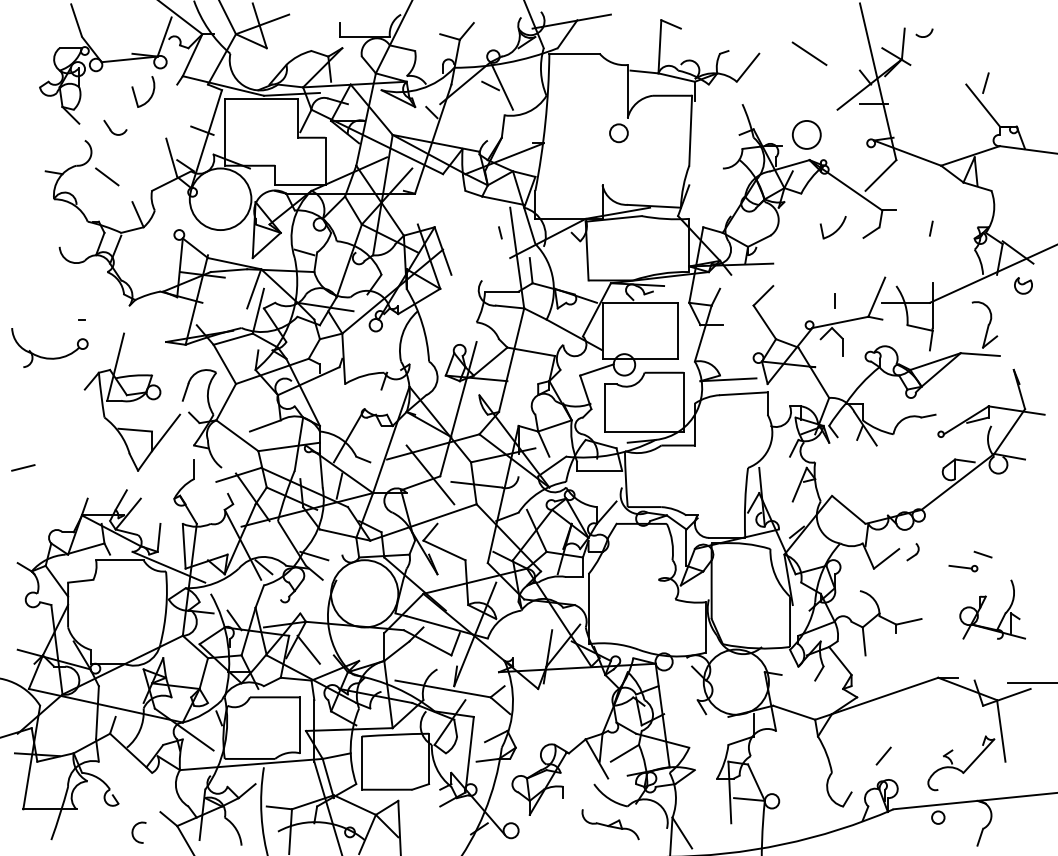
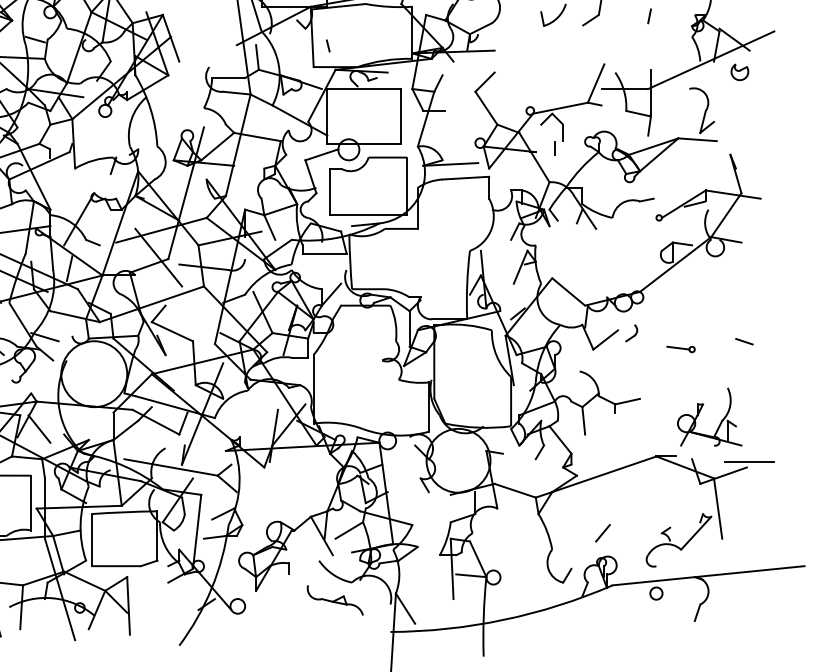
line: (500, 232) -> (328, 45), moved
line: (834, 300) -> (554, 147), moved
line: (982, 554) -> (743, 341), moved
part: (982, 605) -> (699, 413), moved

